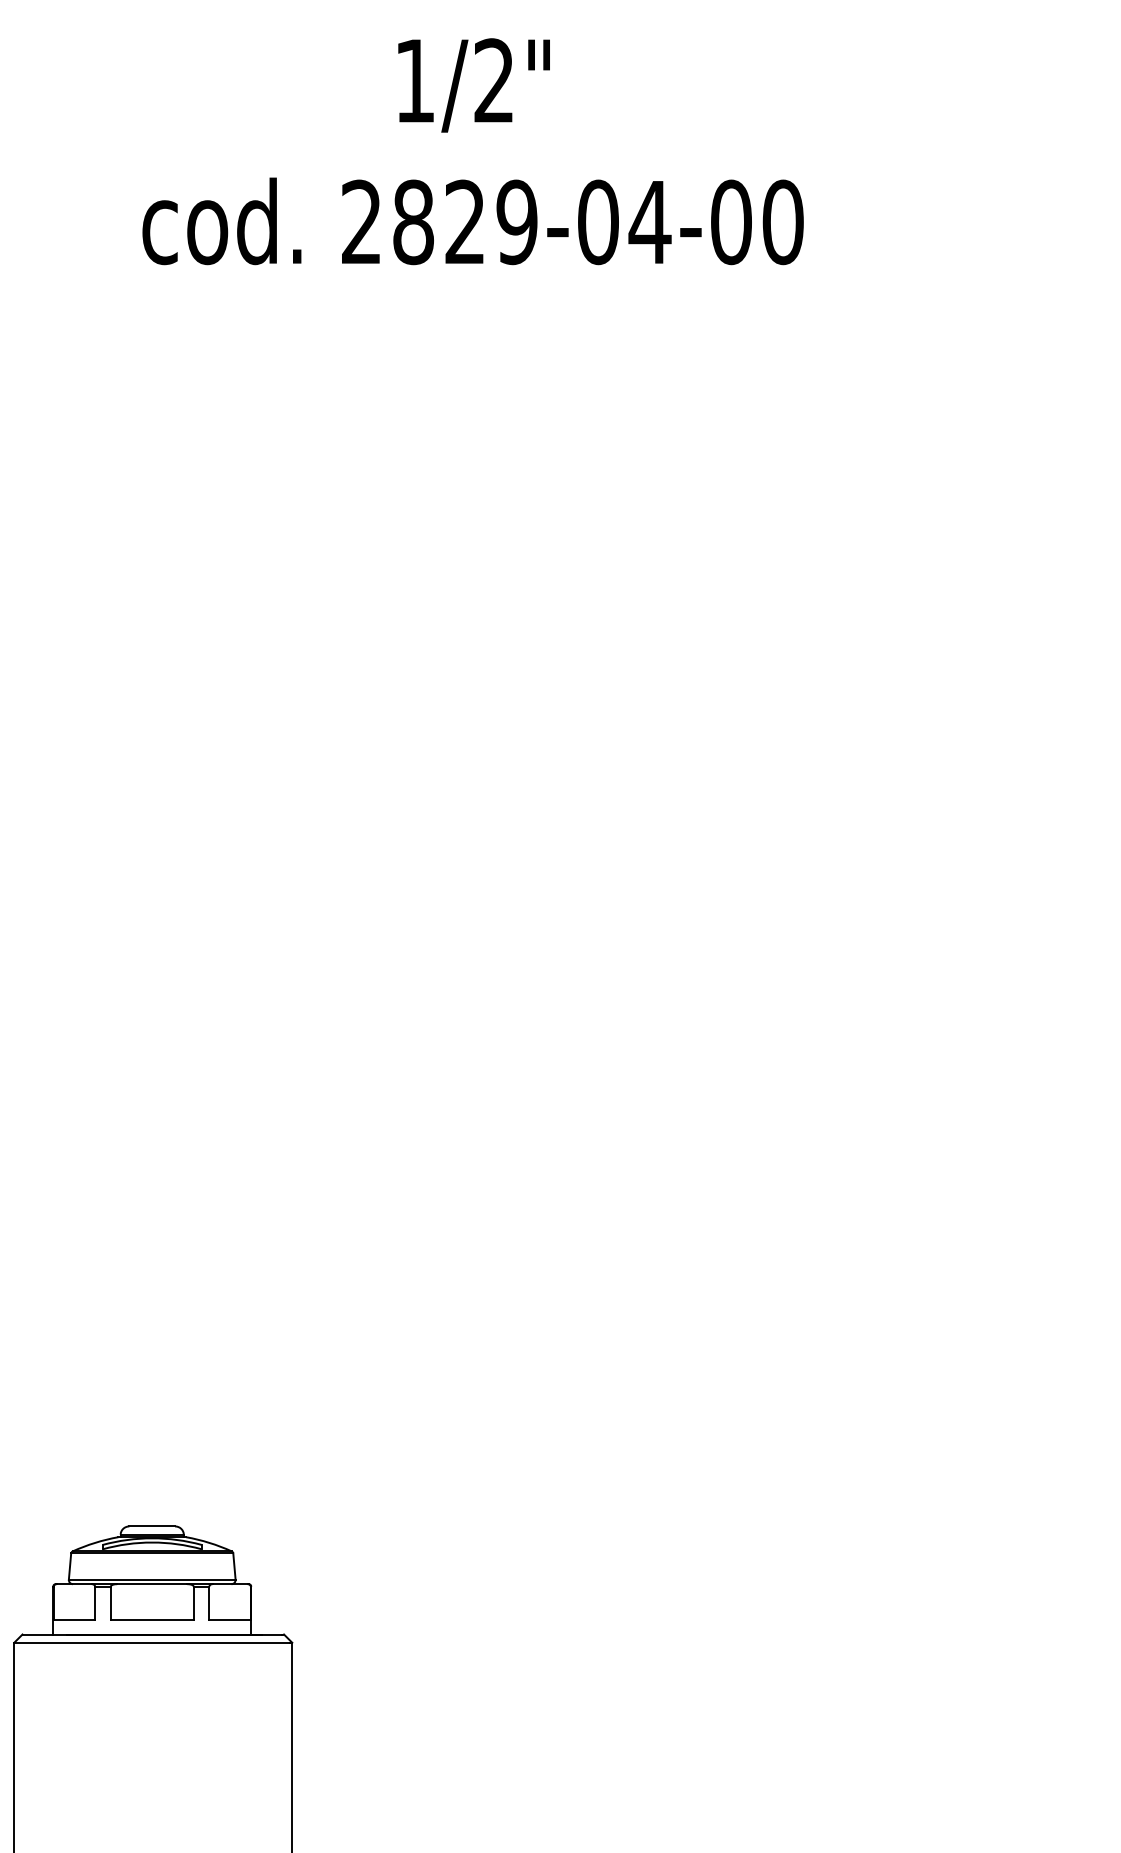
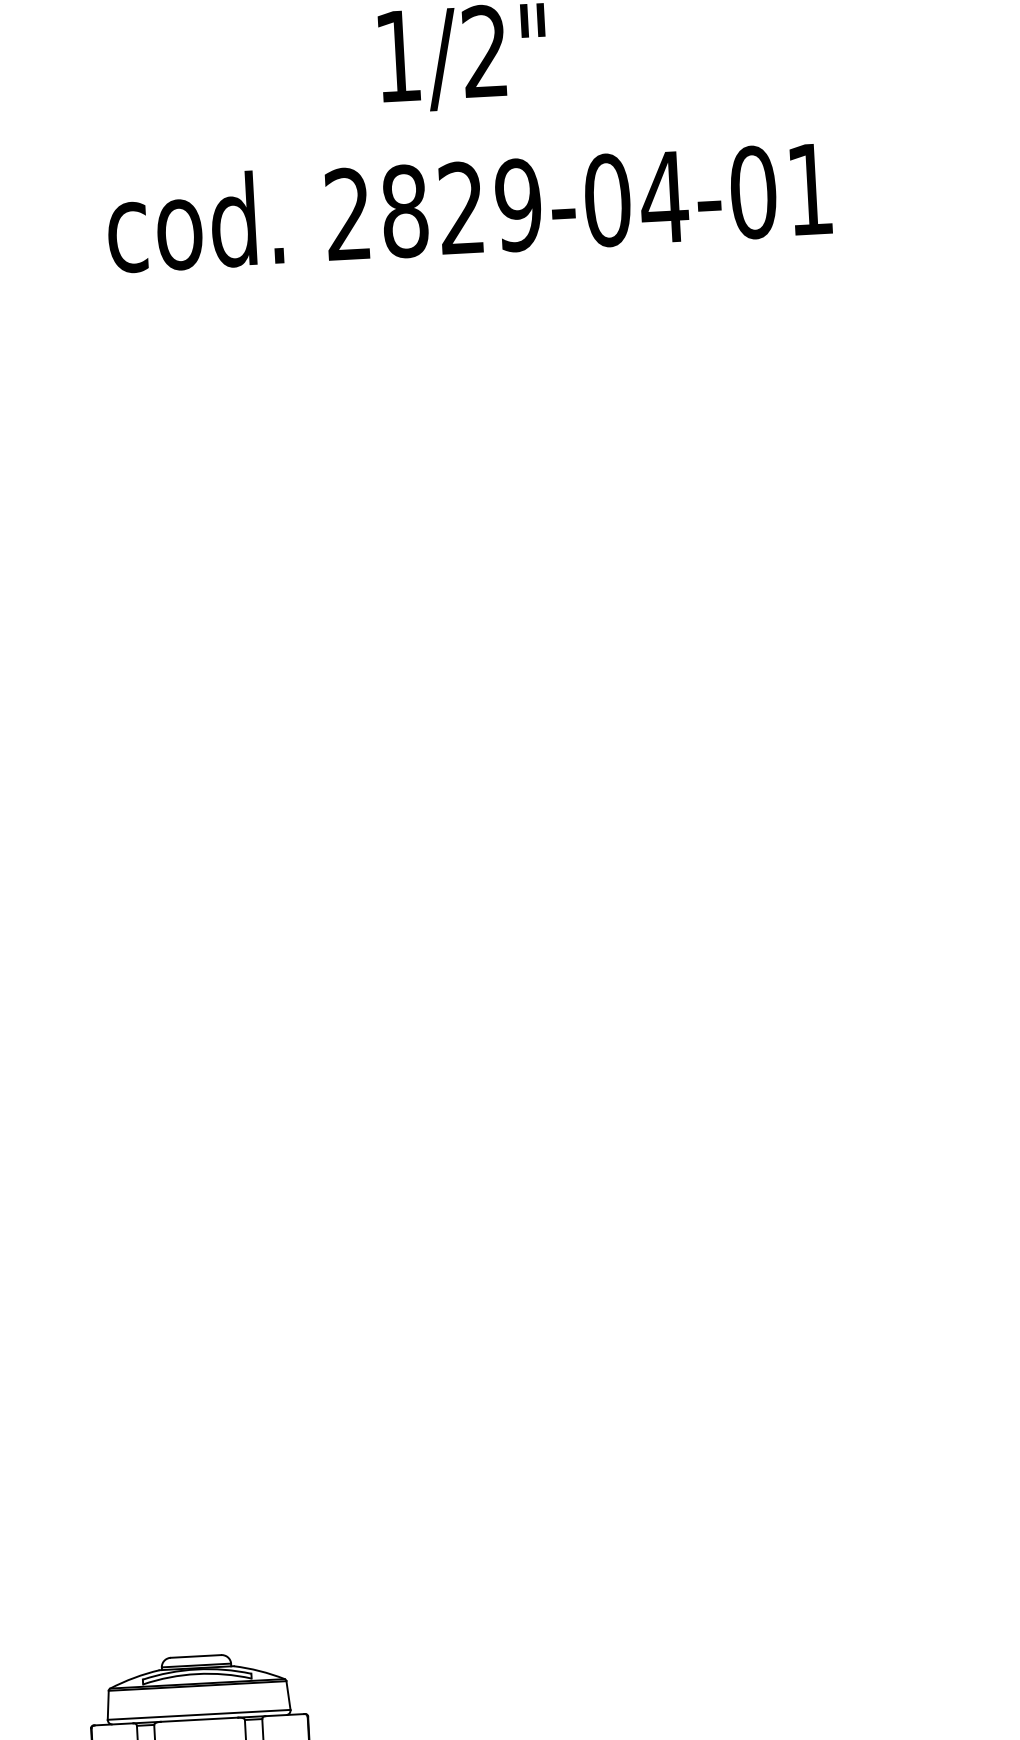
text: (782, 222) -> (809, 189), 2829-04-00 -> 2829-04-01

